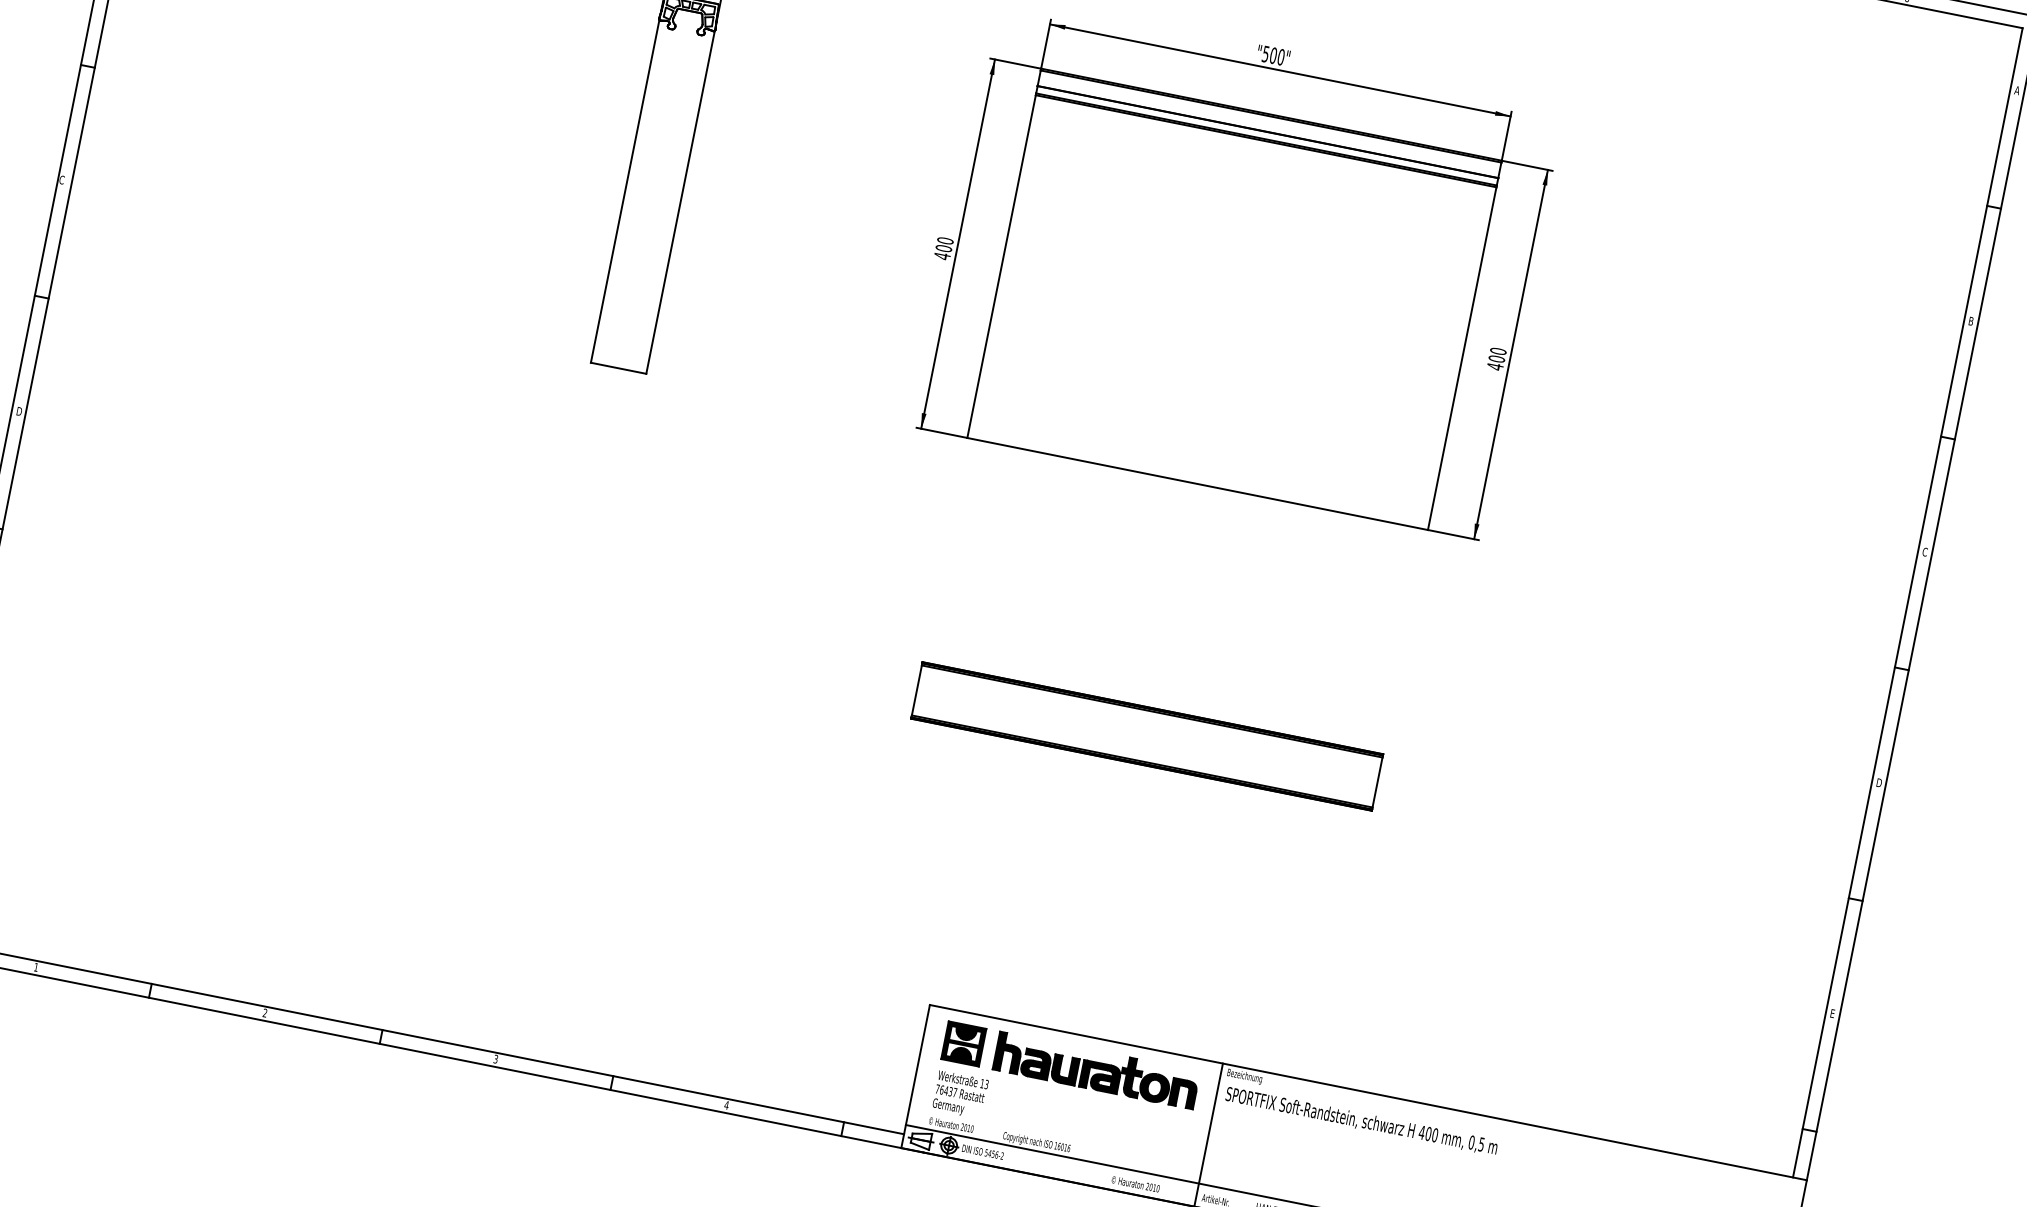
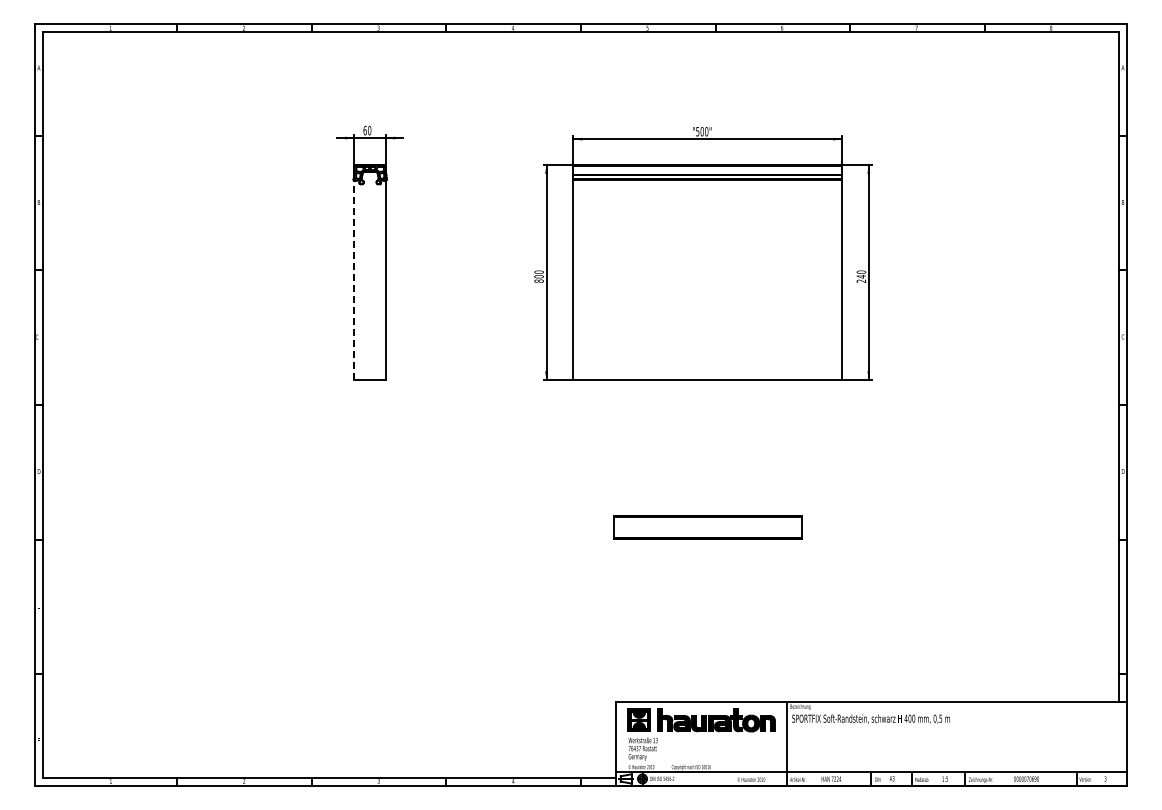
line: (625, 191) -> (354, 280), solid -> dashed
text: (941, 254) -> (538, 280), 400 -> 800
text: (1496, 362) -> (861, 278), 400 -> 240
part: (1146, 736) -> (707, 527), size x0.7

